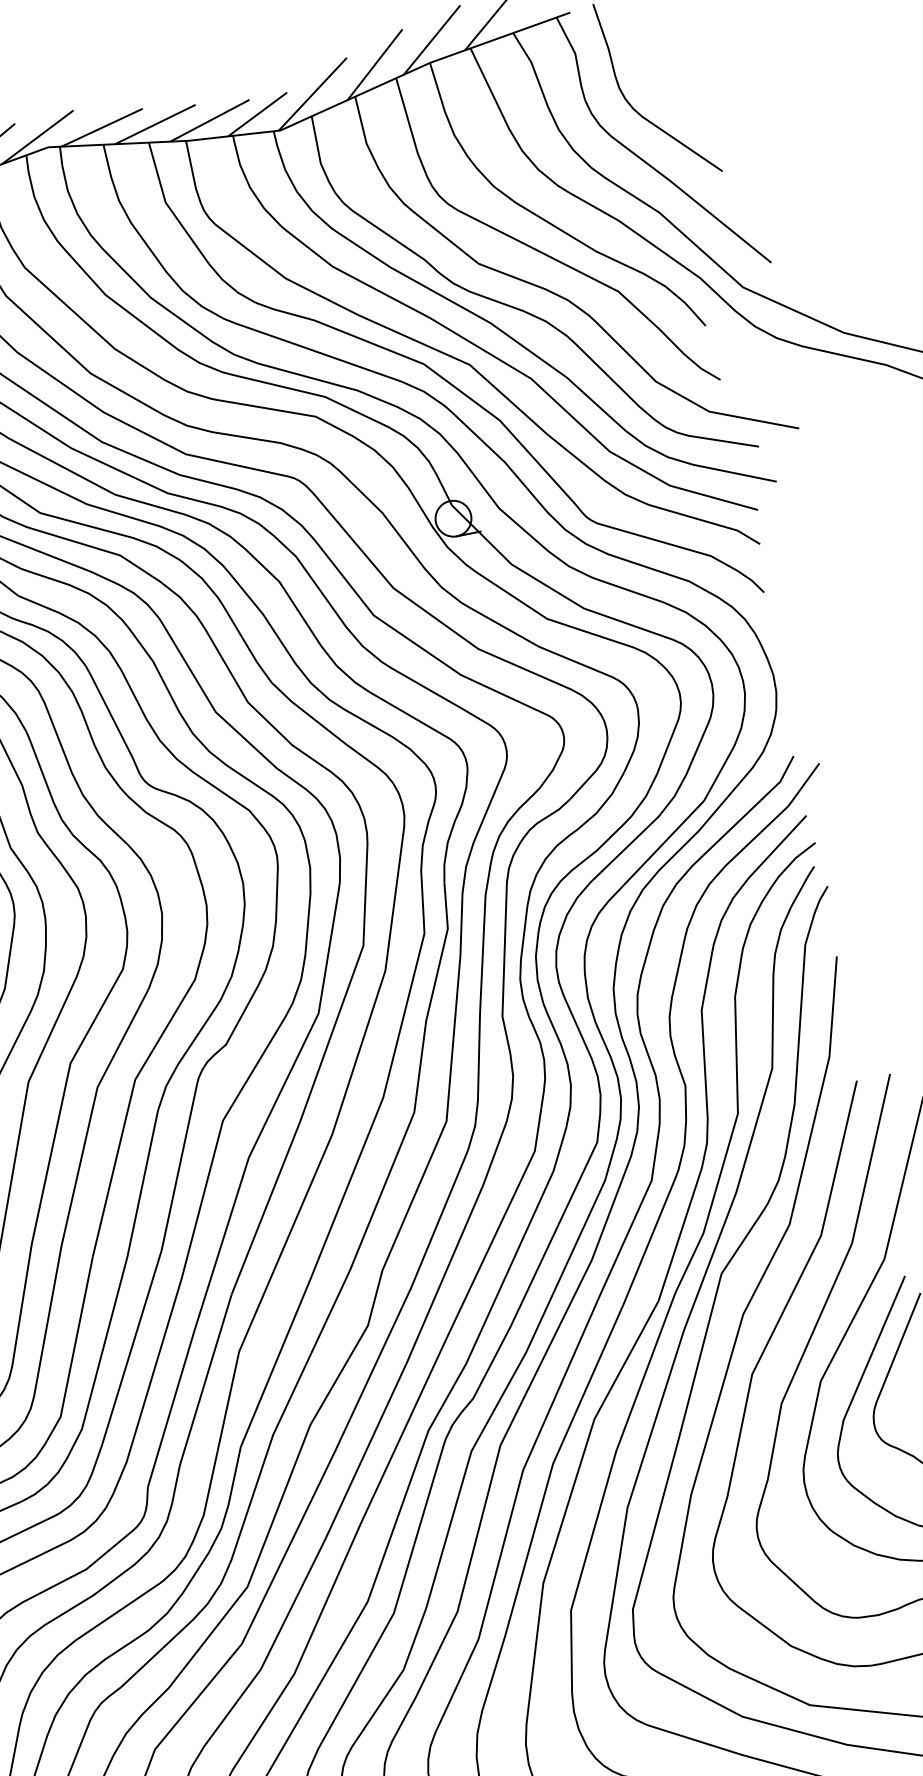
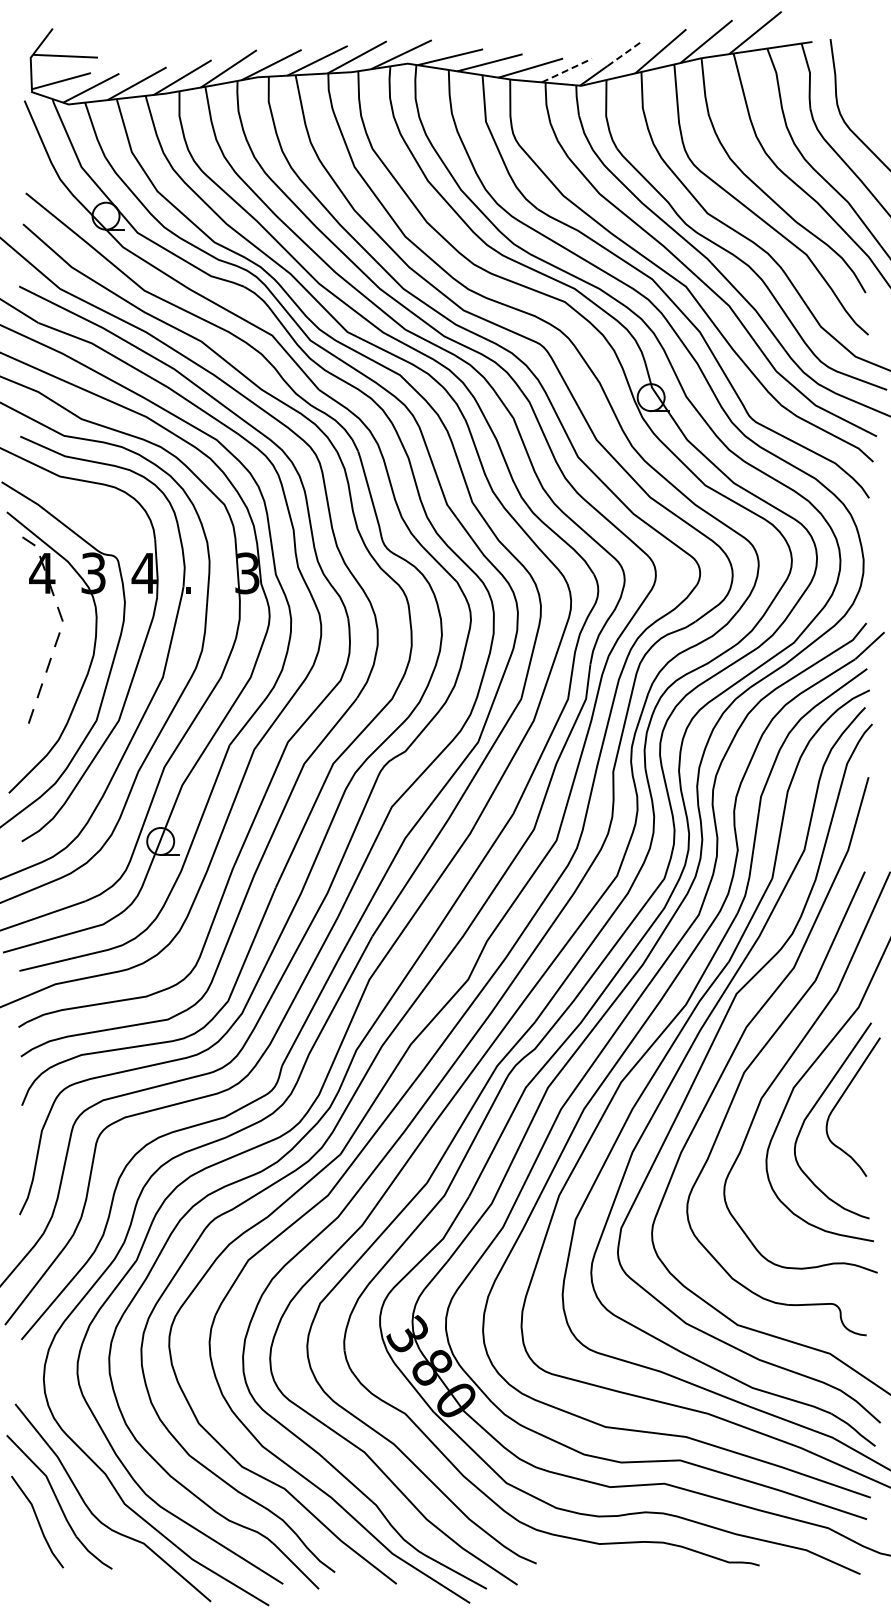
line: (328, 78) -> (624, 54), solid -> dashed
line: (257, 114) -> (566, 70), solid -> dashed

